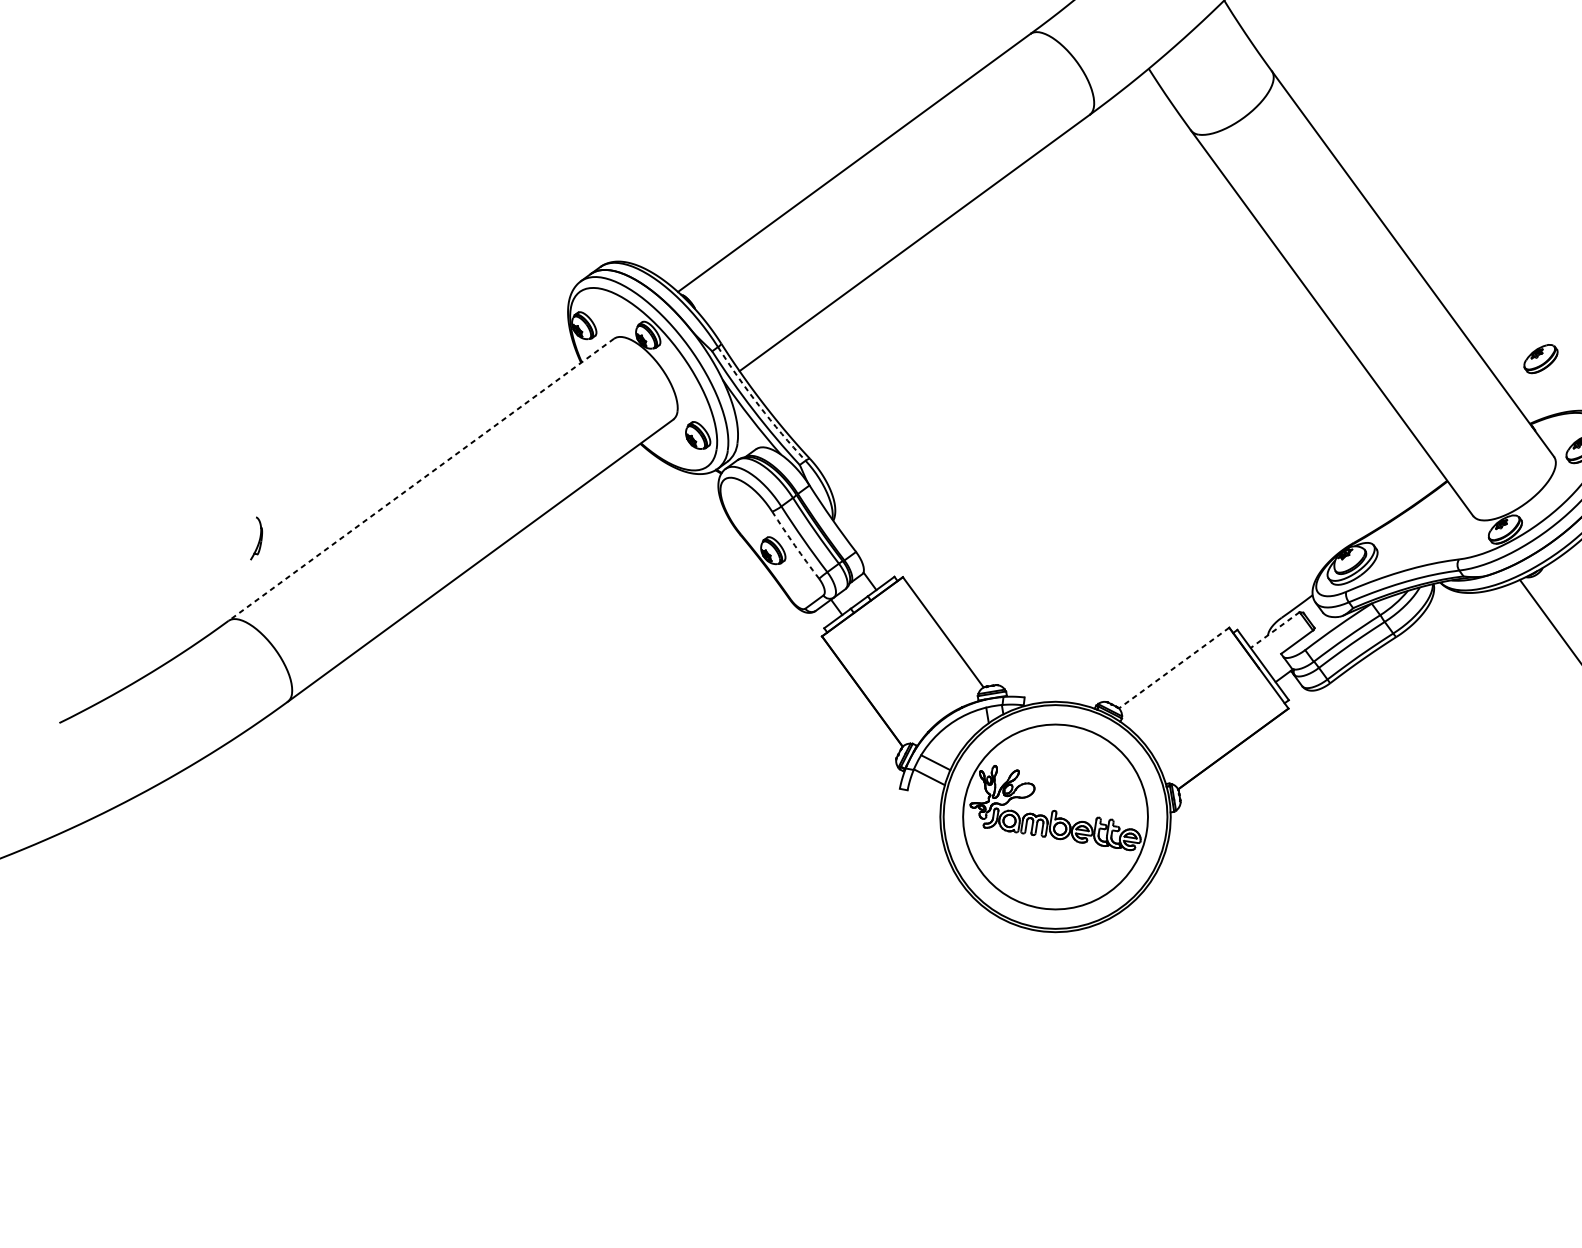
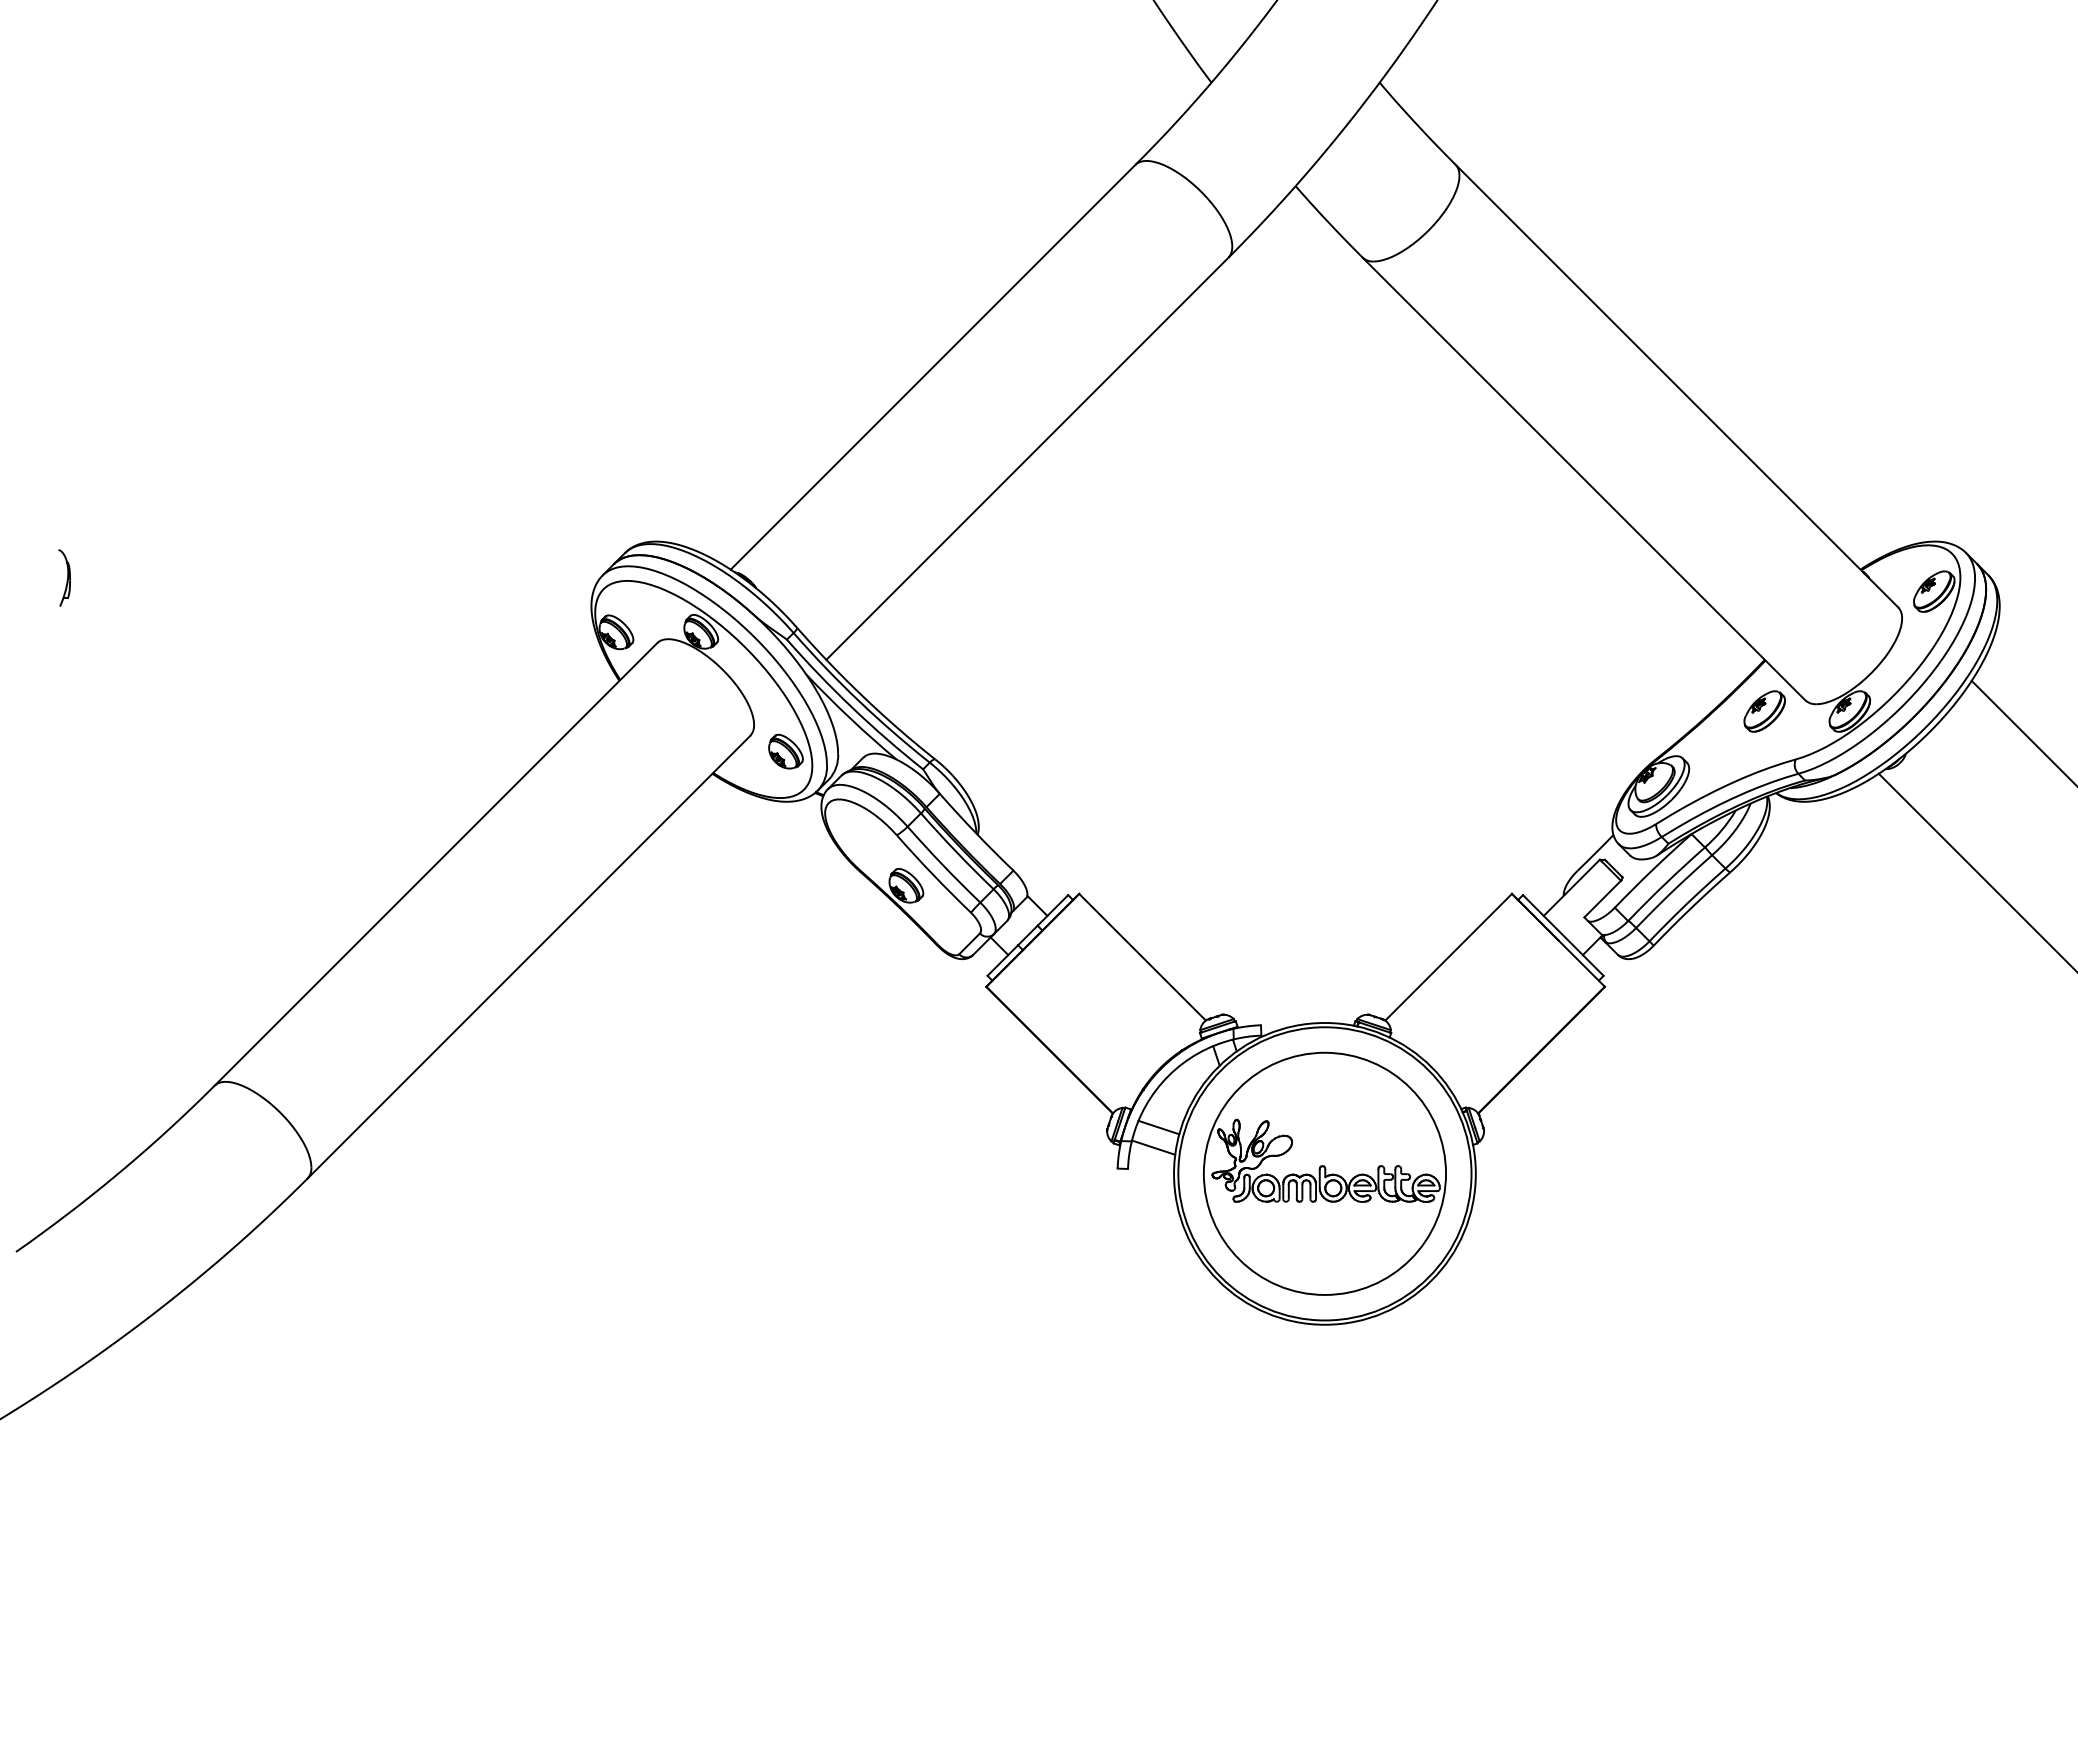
part: (1540, 359) -> (1764, 711), moved
arc: (759, 405) -> (858, 700), dashed -> solid
line: (420, 479) -> (435, 864), dashed -> solid
part: (257, 538) -> (64, 577), moved
arc: (795, 545) -> (933, 874), dashed -> solid
line: (1274, 629) -> (1571, 887), dashed -> solid
line: (1174, 668) -> (1448, 957), dashed -> solid

